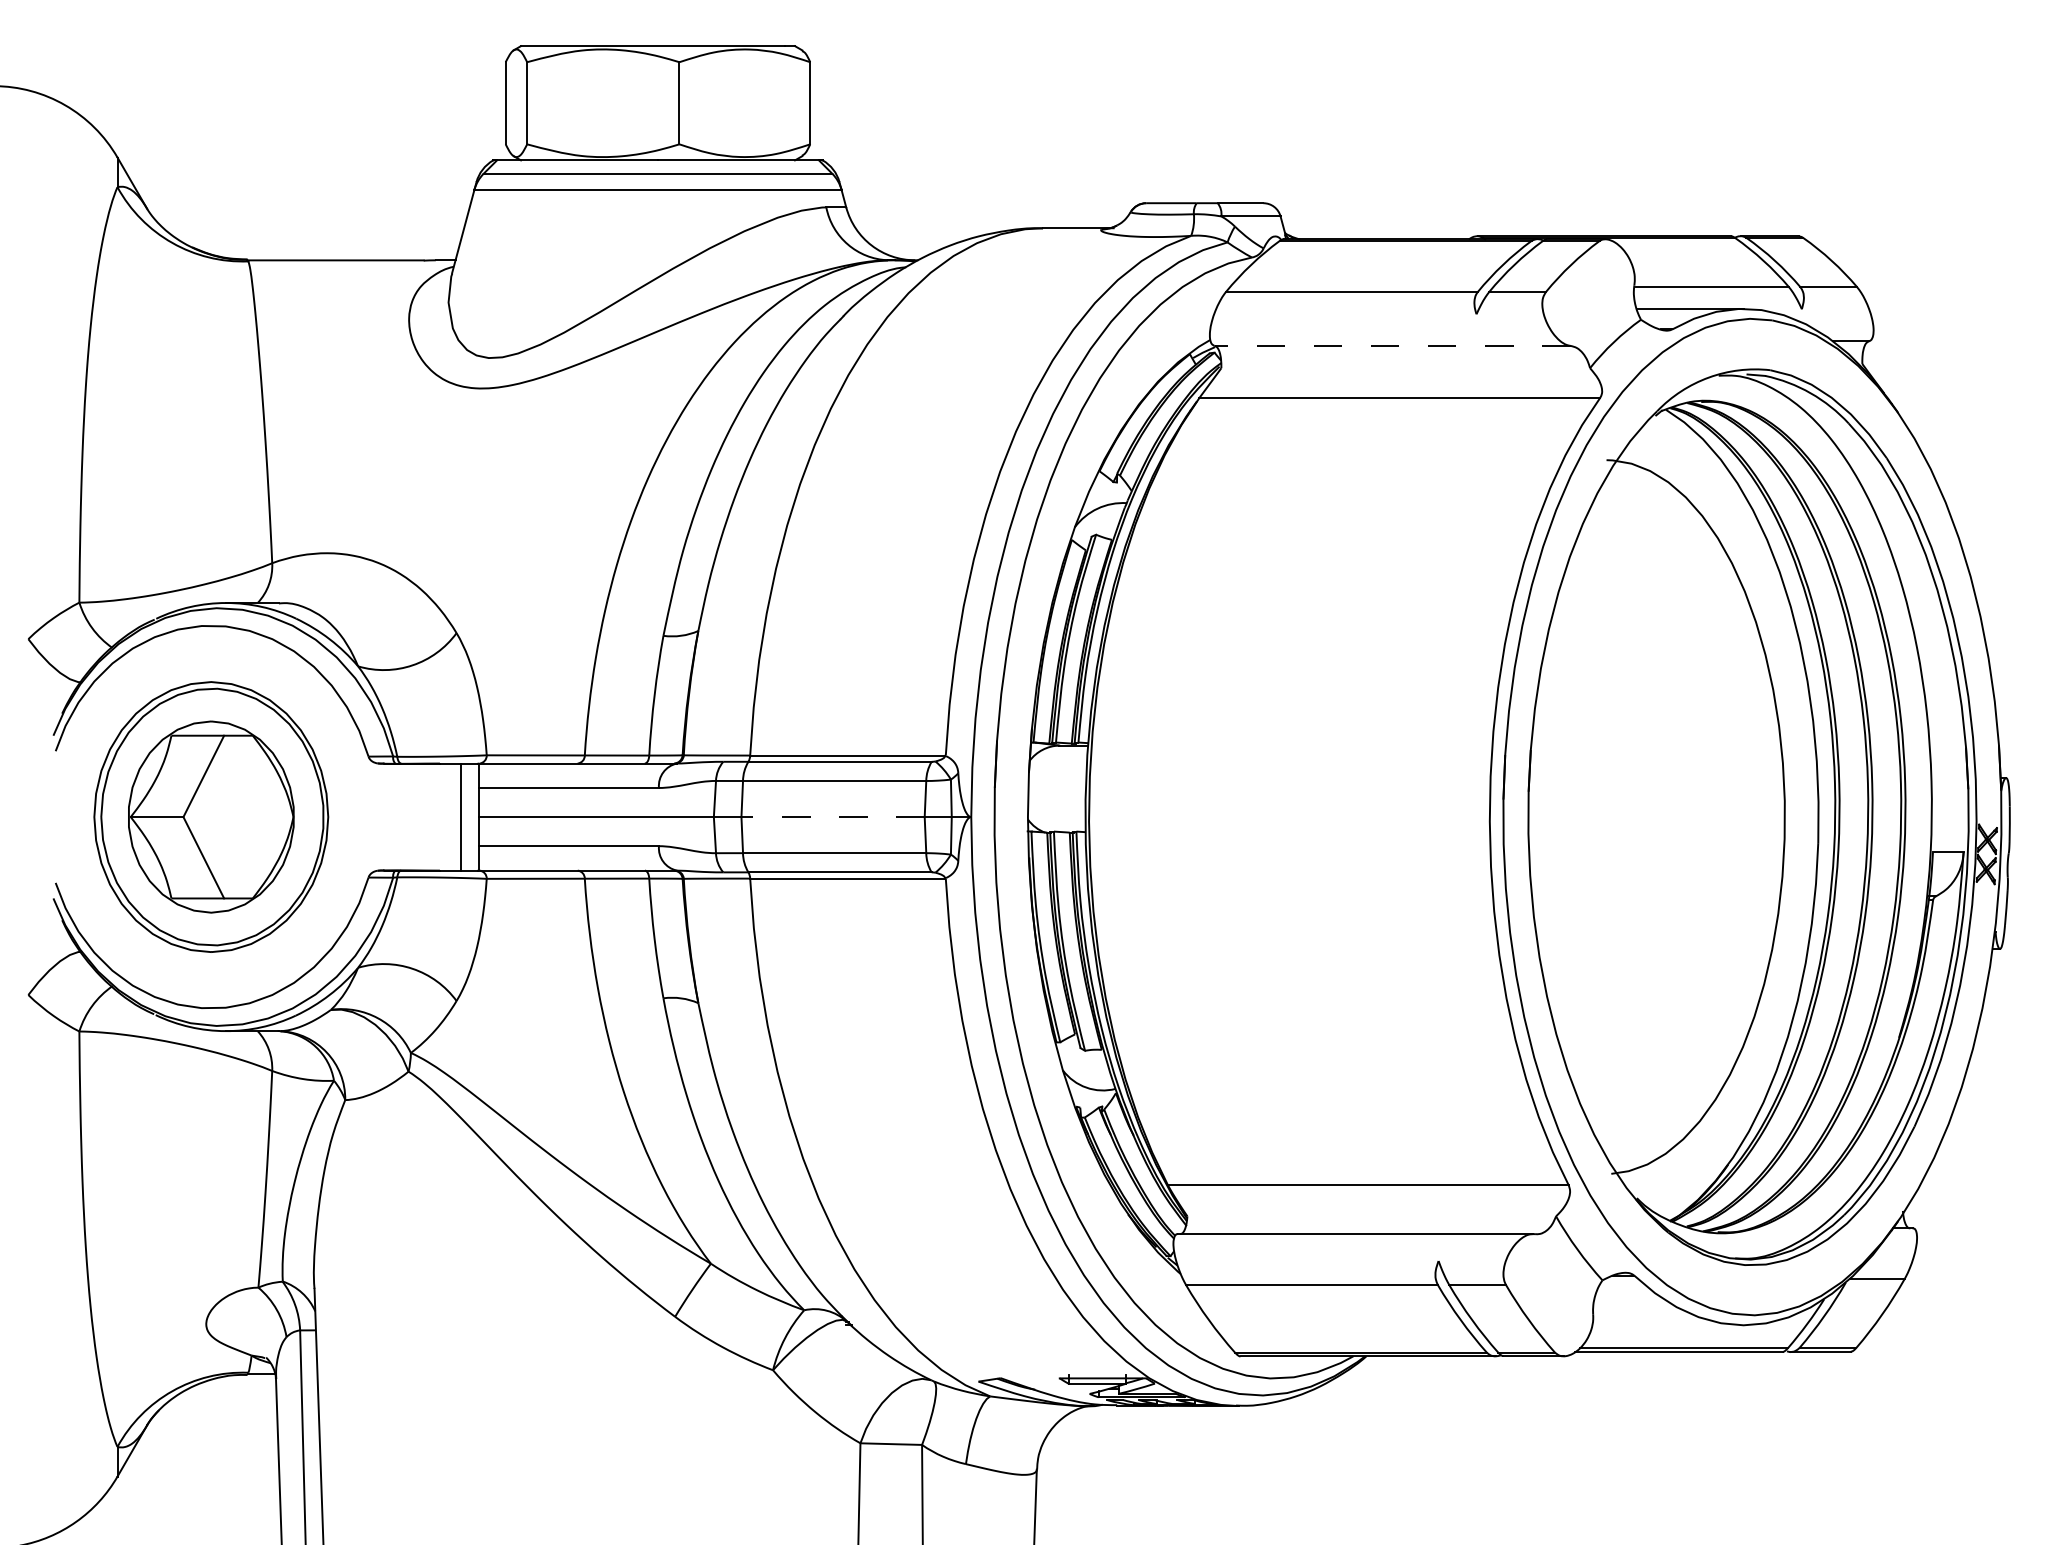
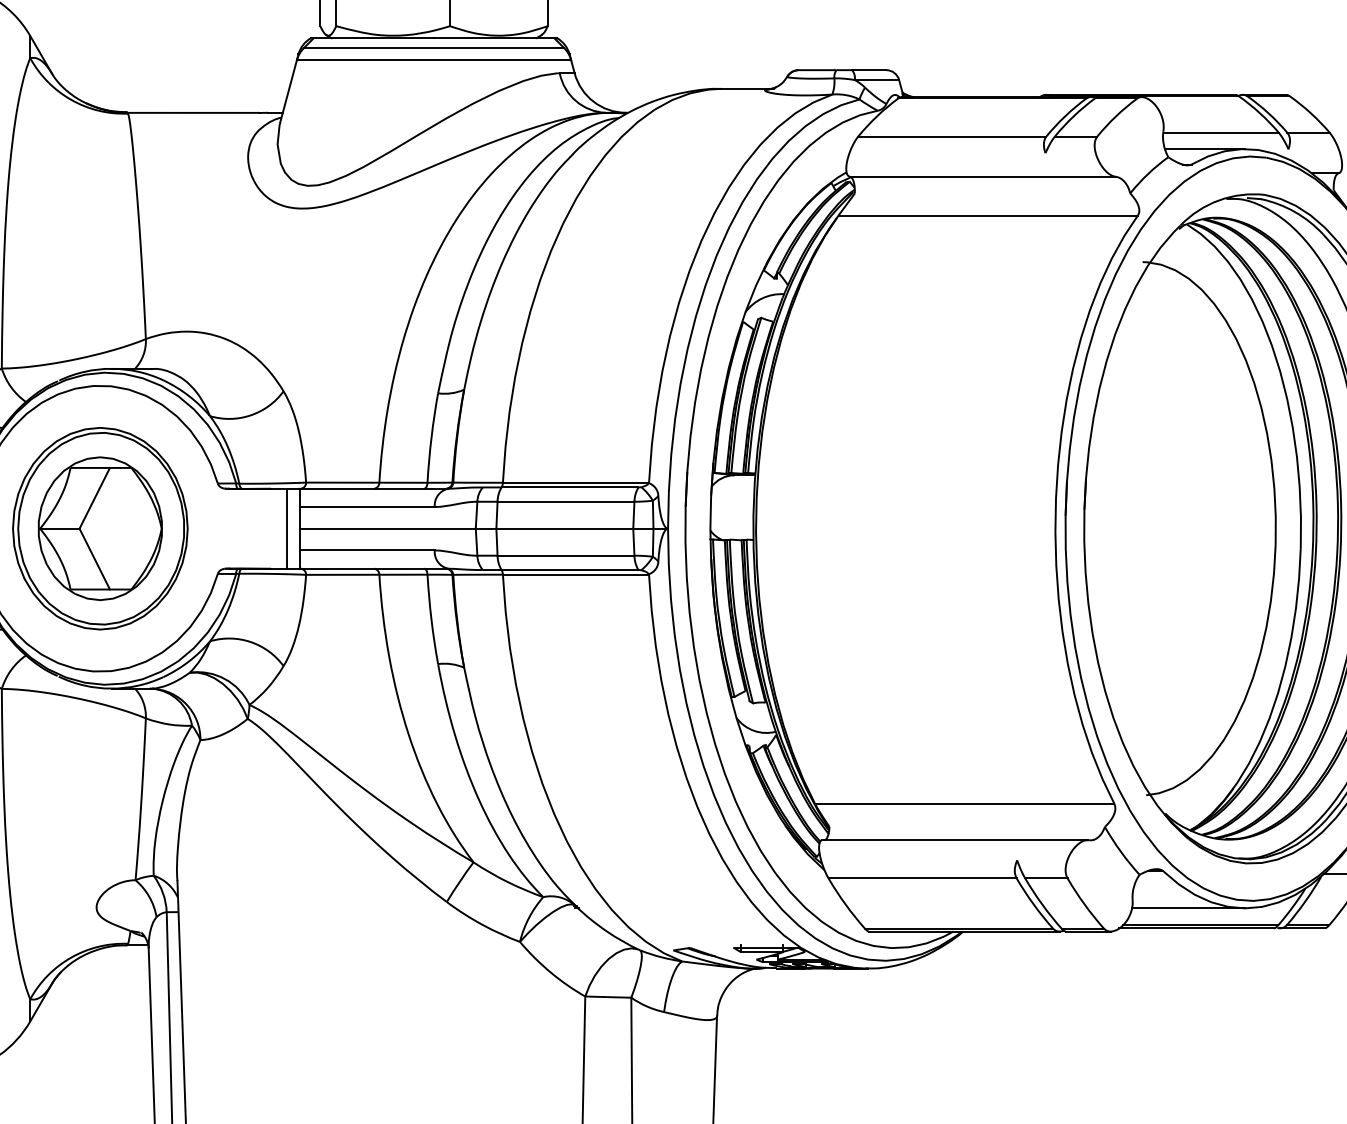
line: (1392, 345) -> (982, 176), dashed -> solid
line: (833, 817) -> (565, 529), dashed -> solid
line: (1667, 1325) -> (1188, 908), added

